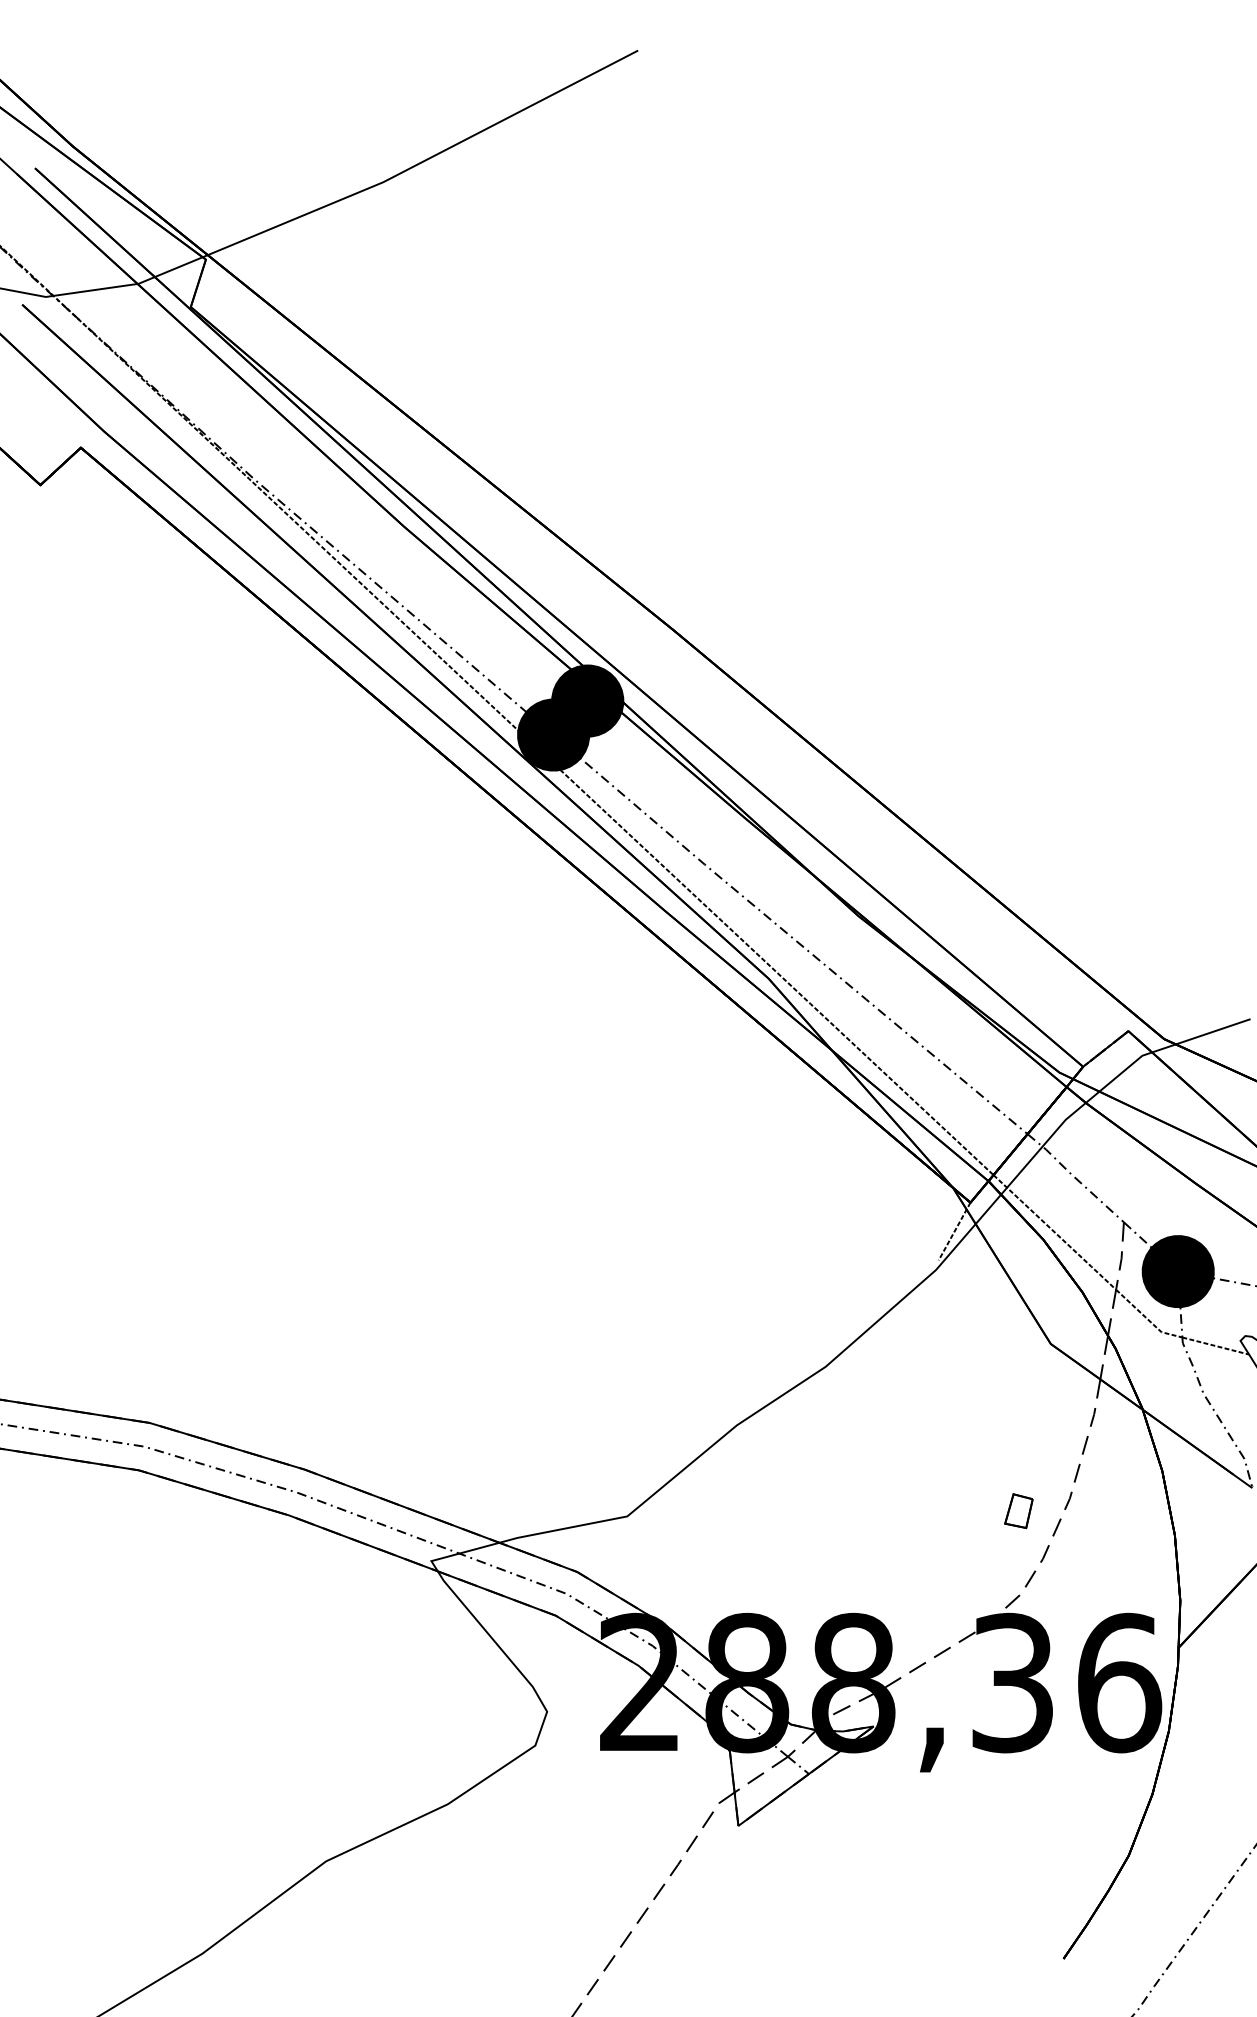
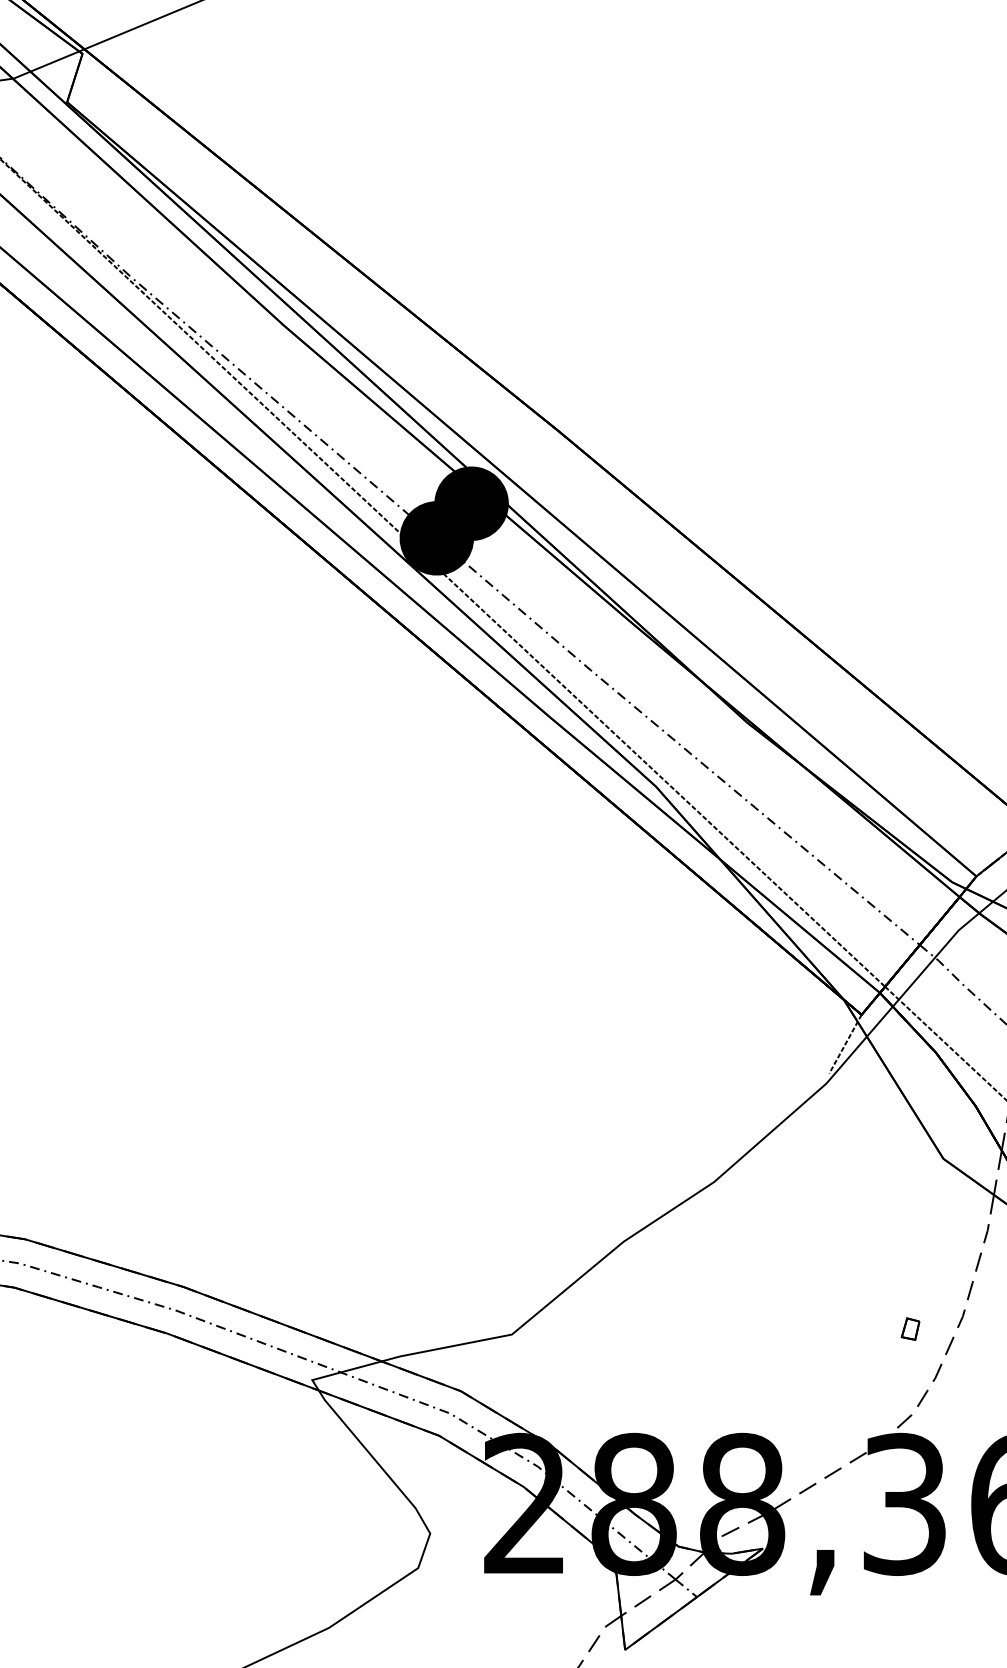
part: (1017, 1510) -> (909, 1328), size x0.62

